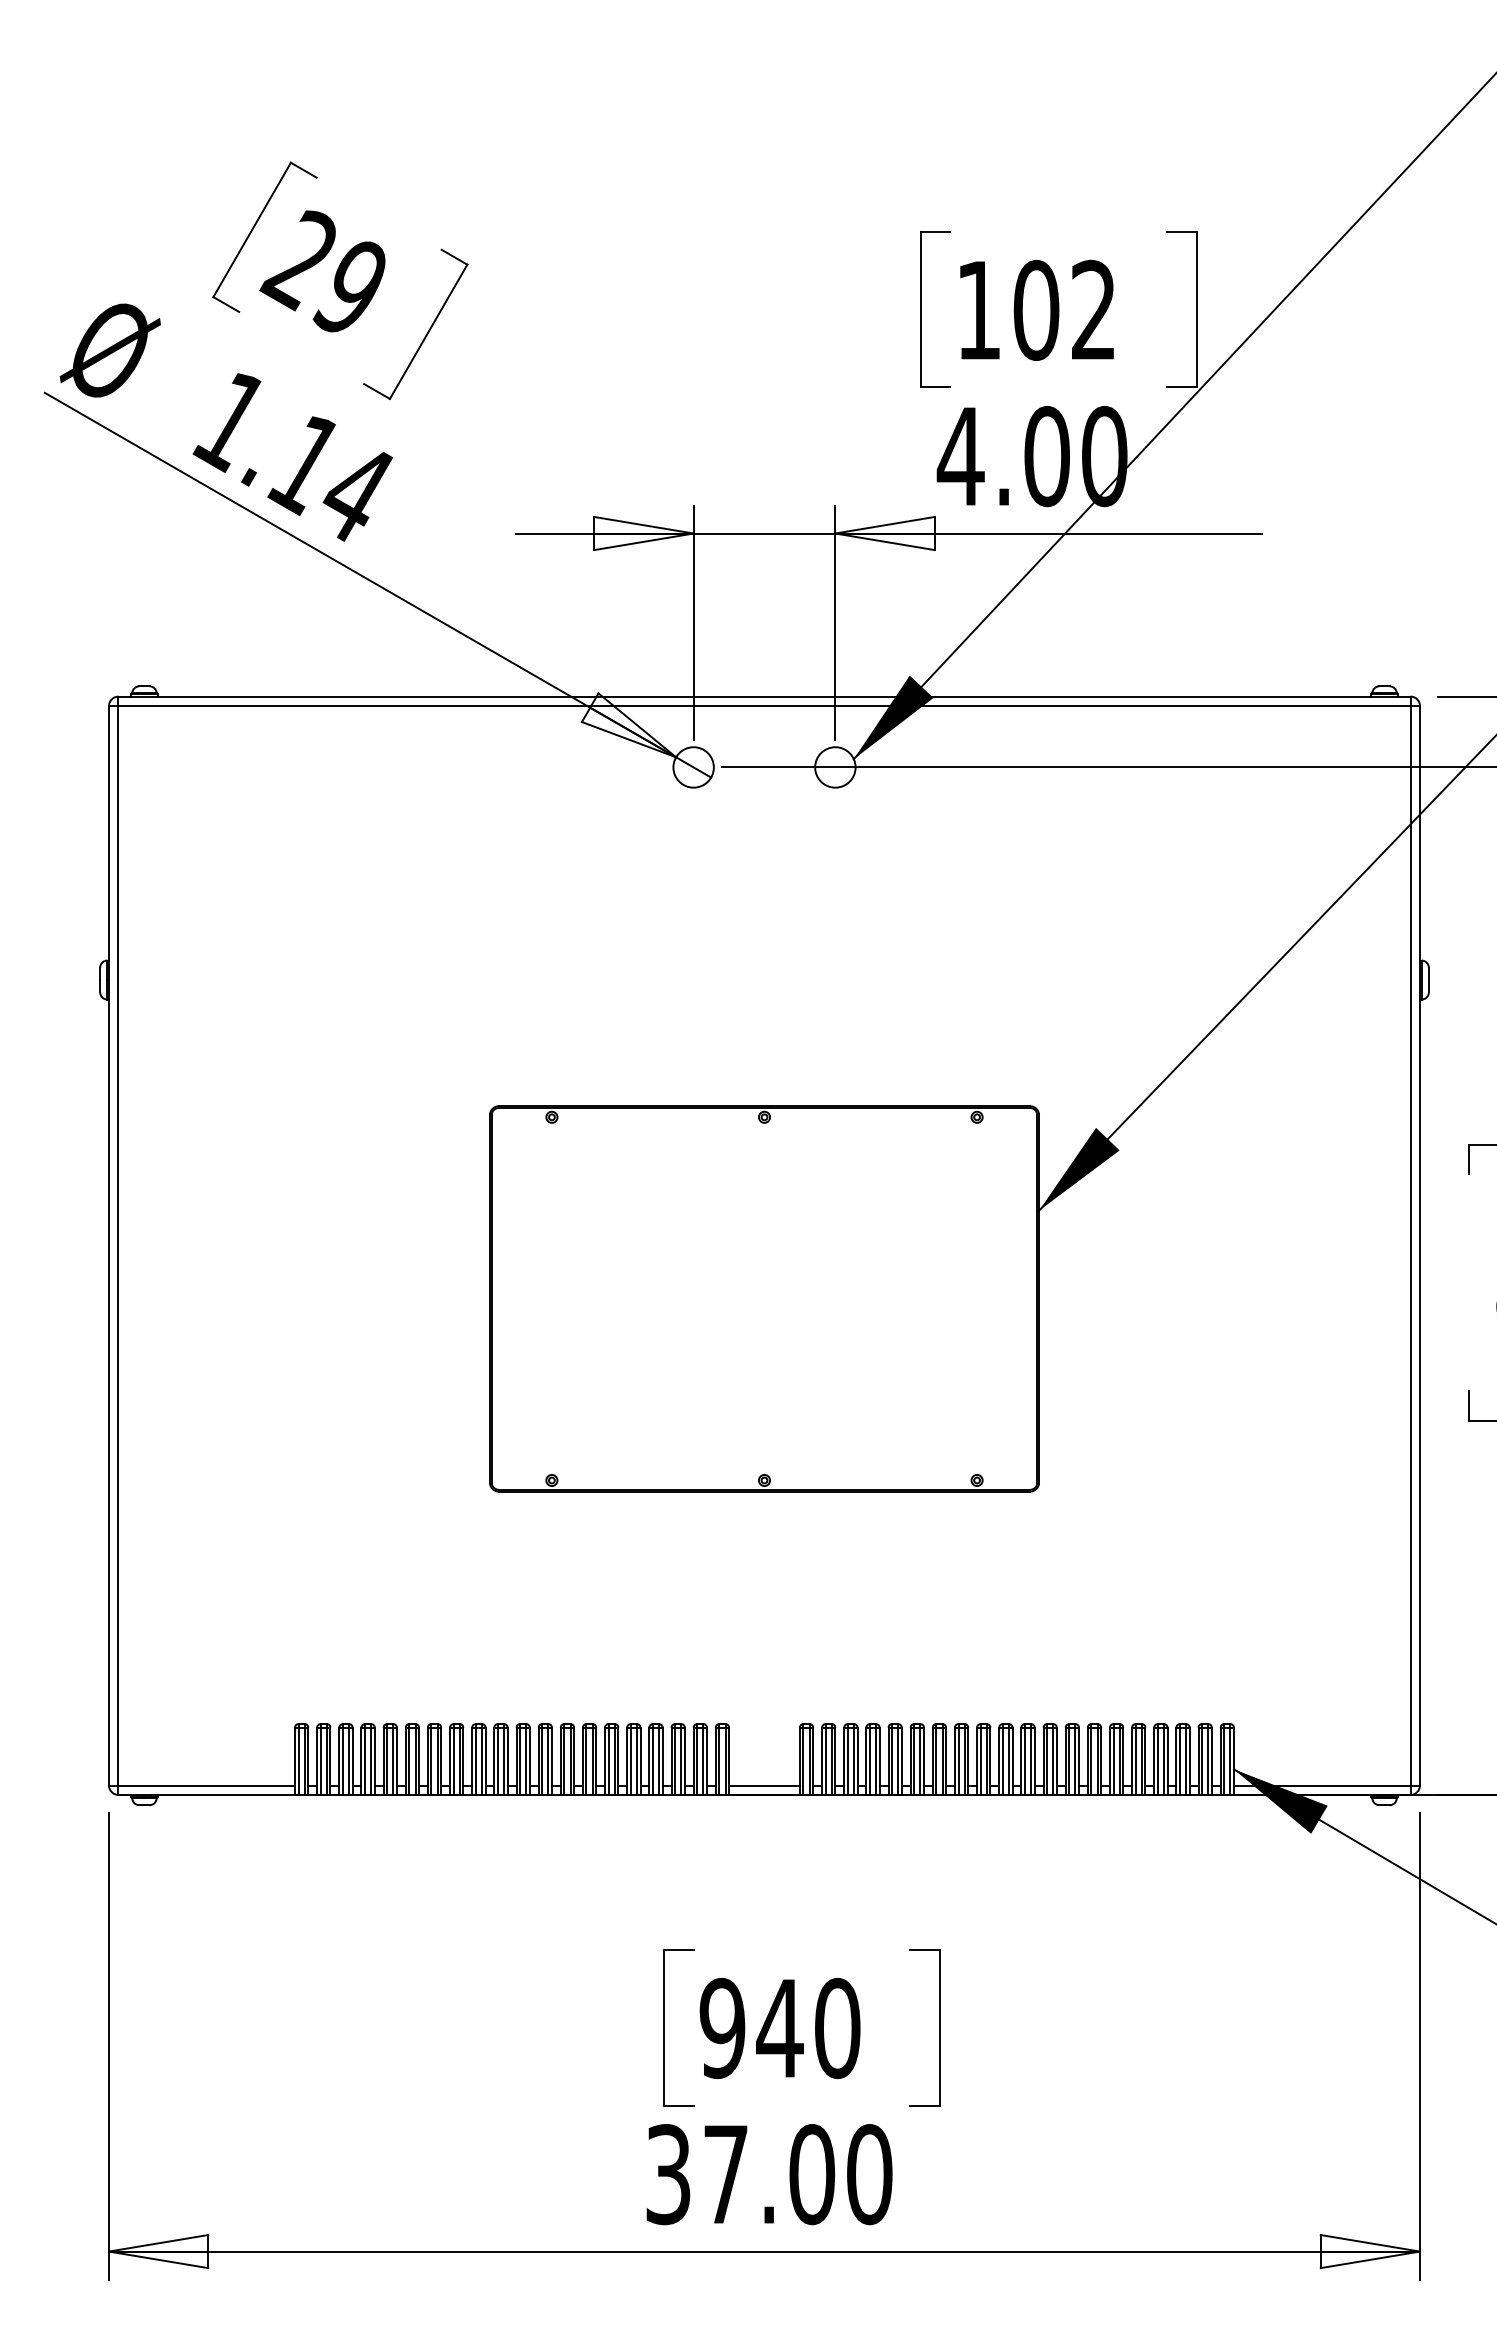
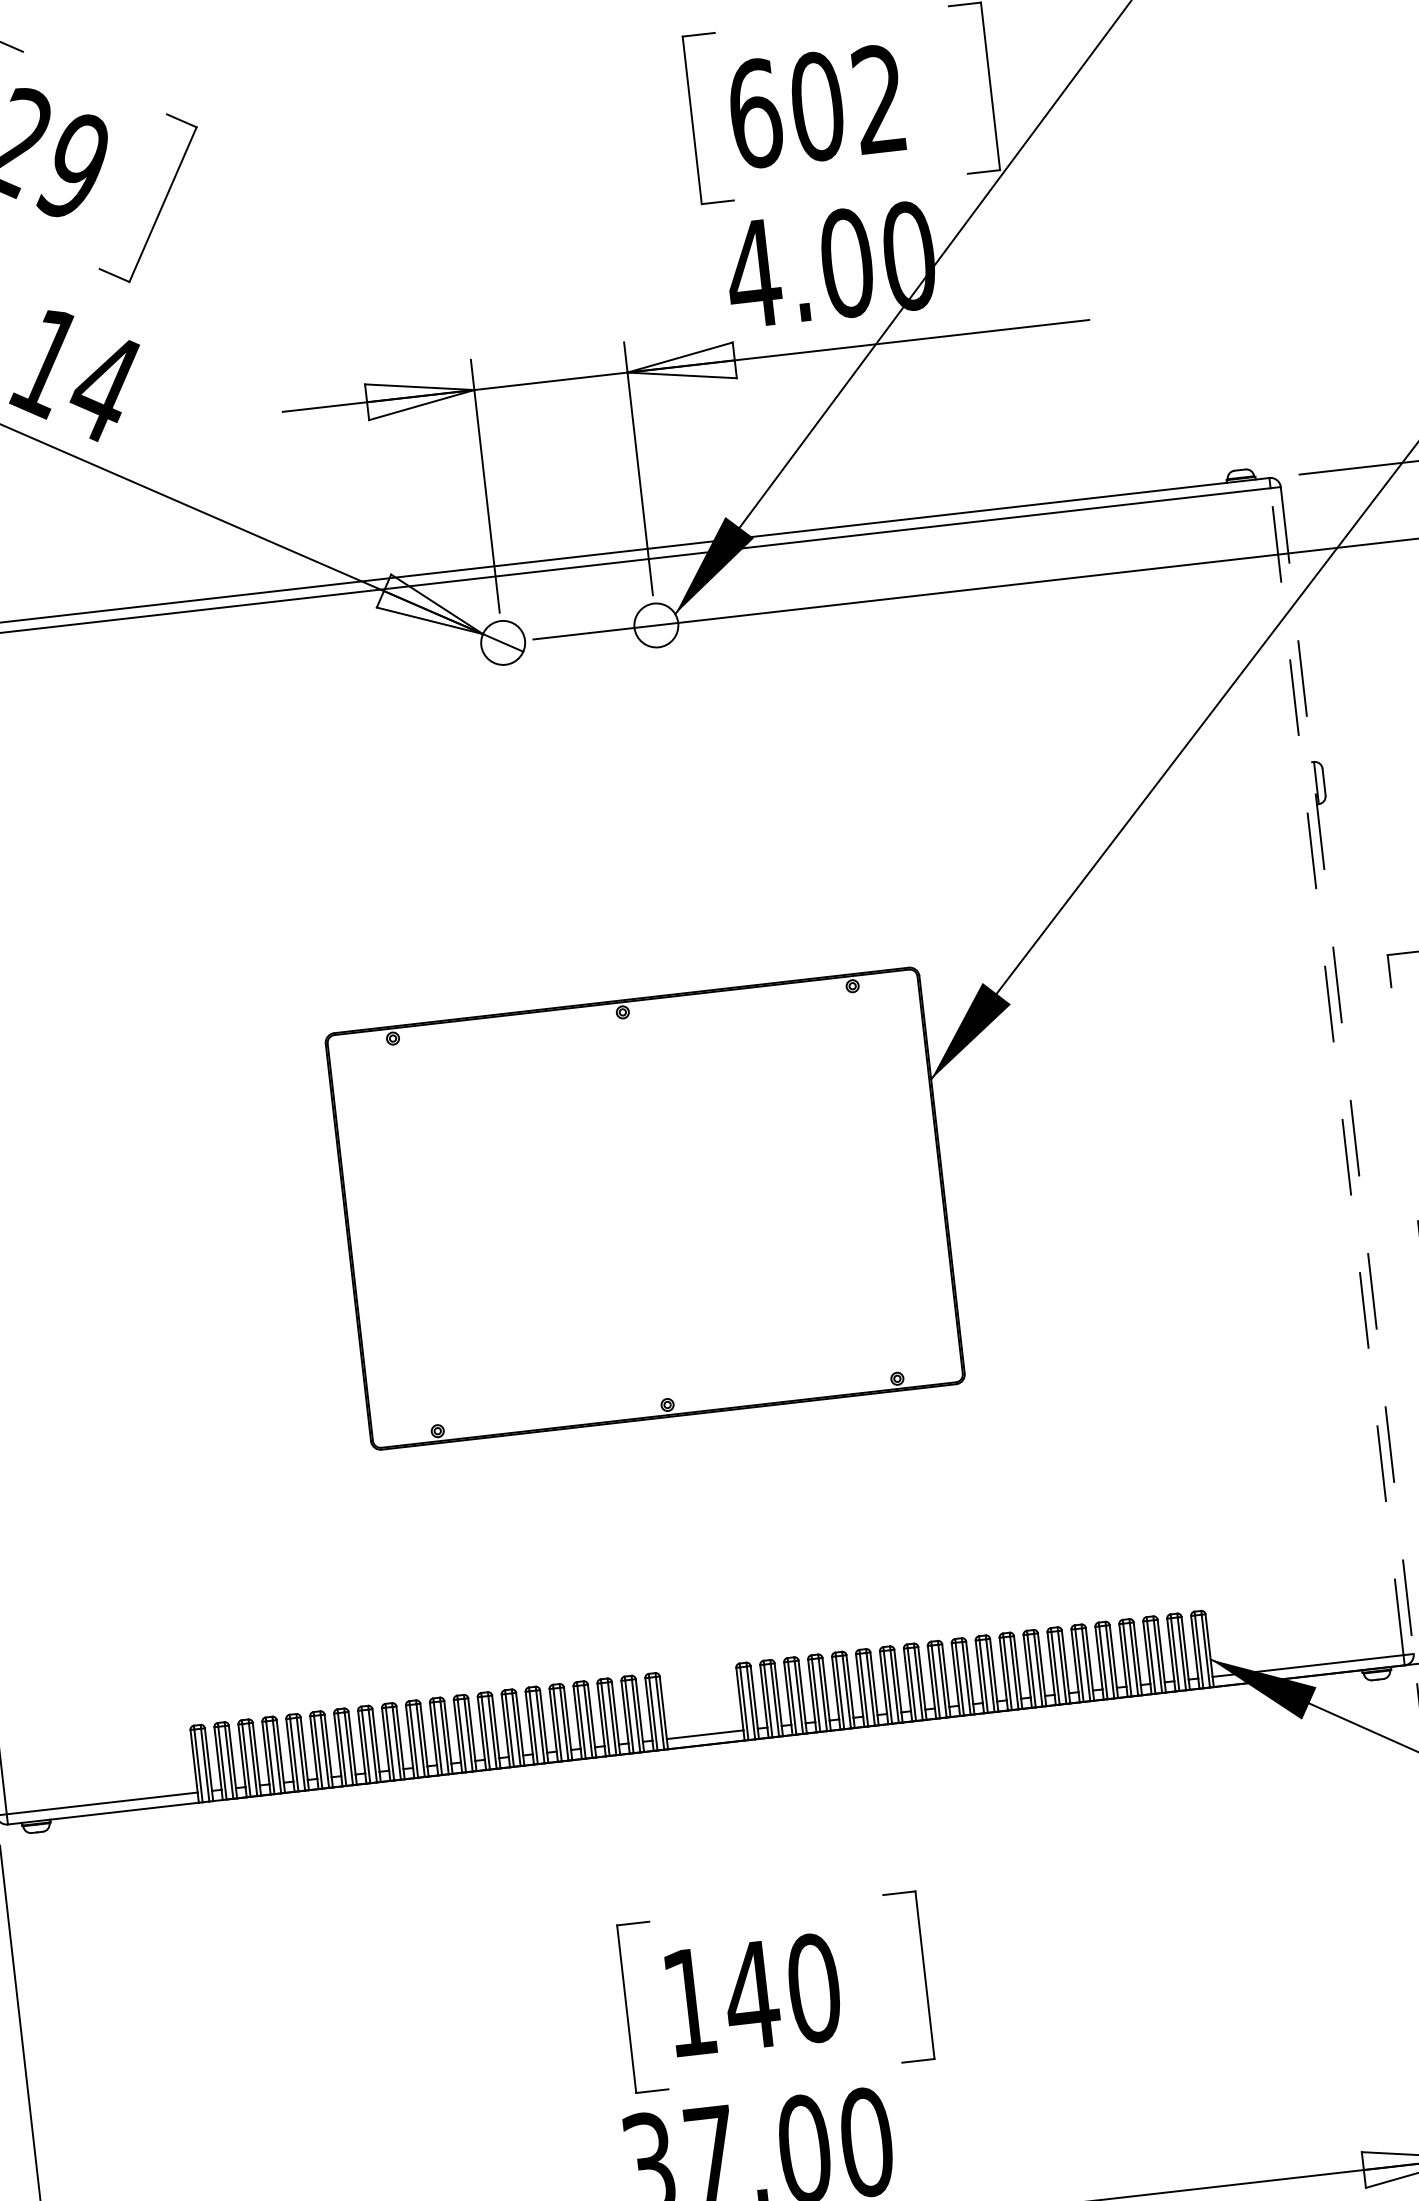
text: (979, 309) -> (755, 112), 102 -> 602
line: (1410, 1245) -> (1336, 1071), solid -> dashed
line: (1419, 1245) -> (1346, 1070), solid -> dashed
text: (722, 2028) -> (689, 2002), 940 -> 140

